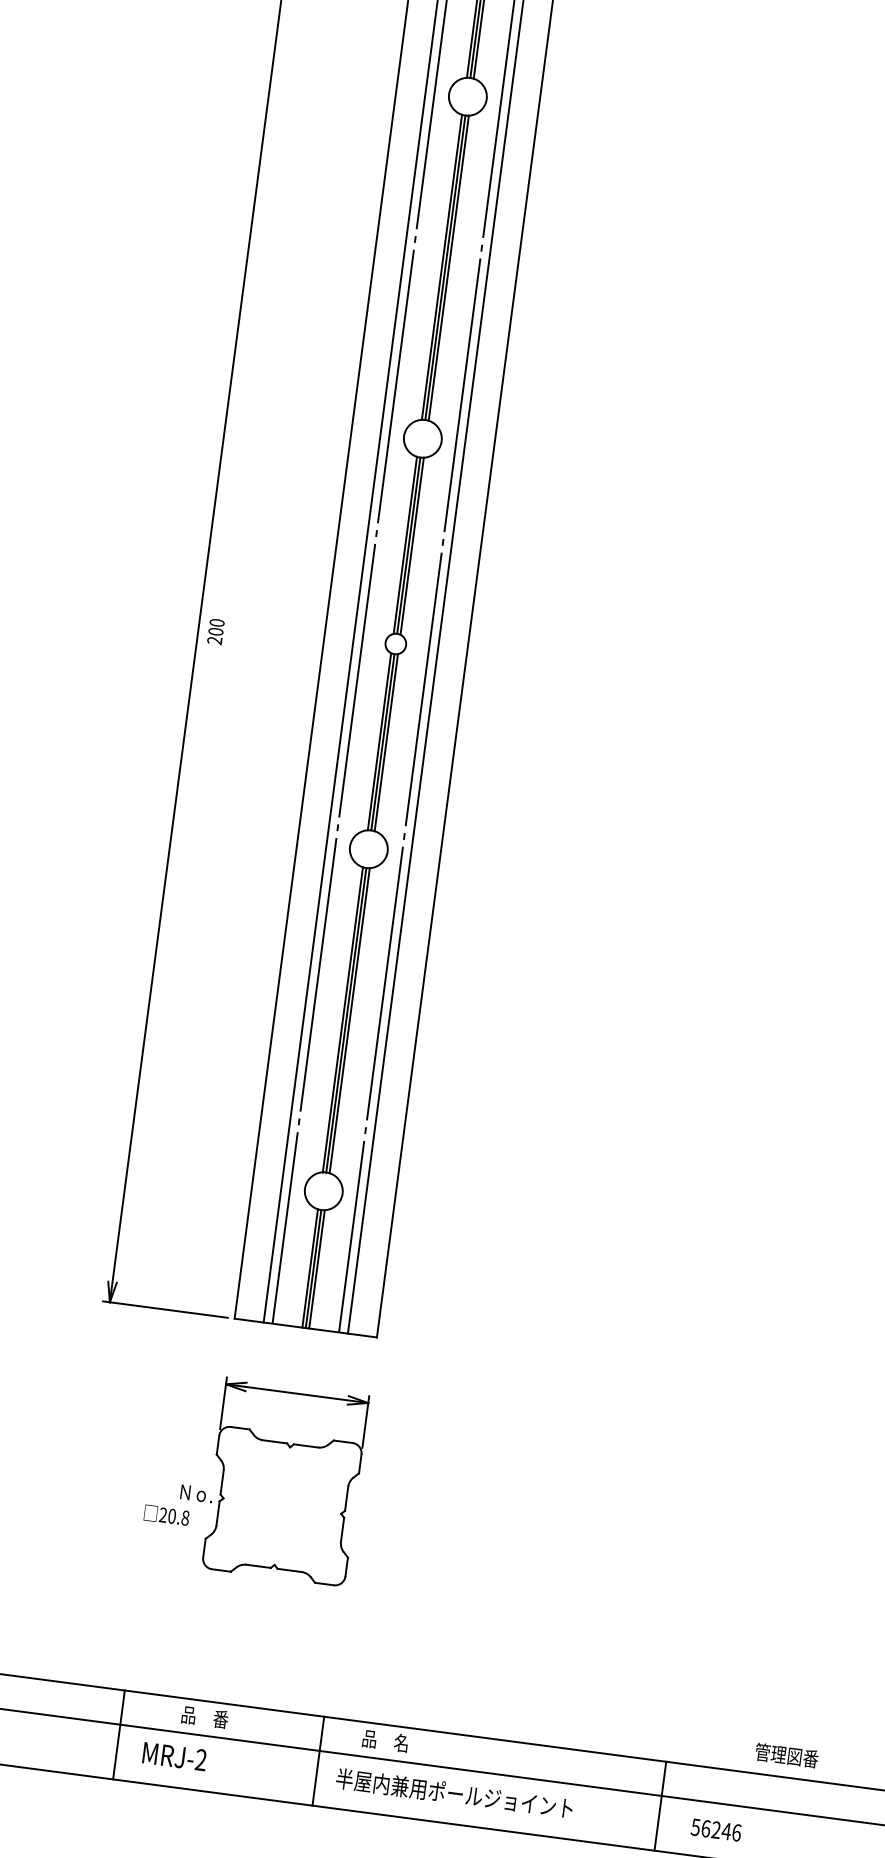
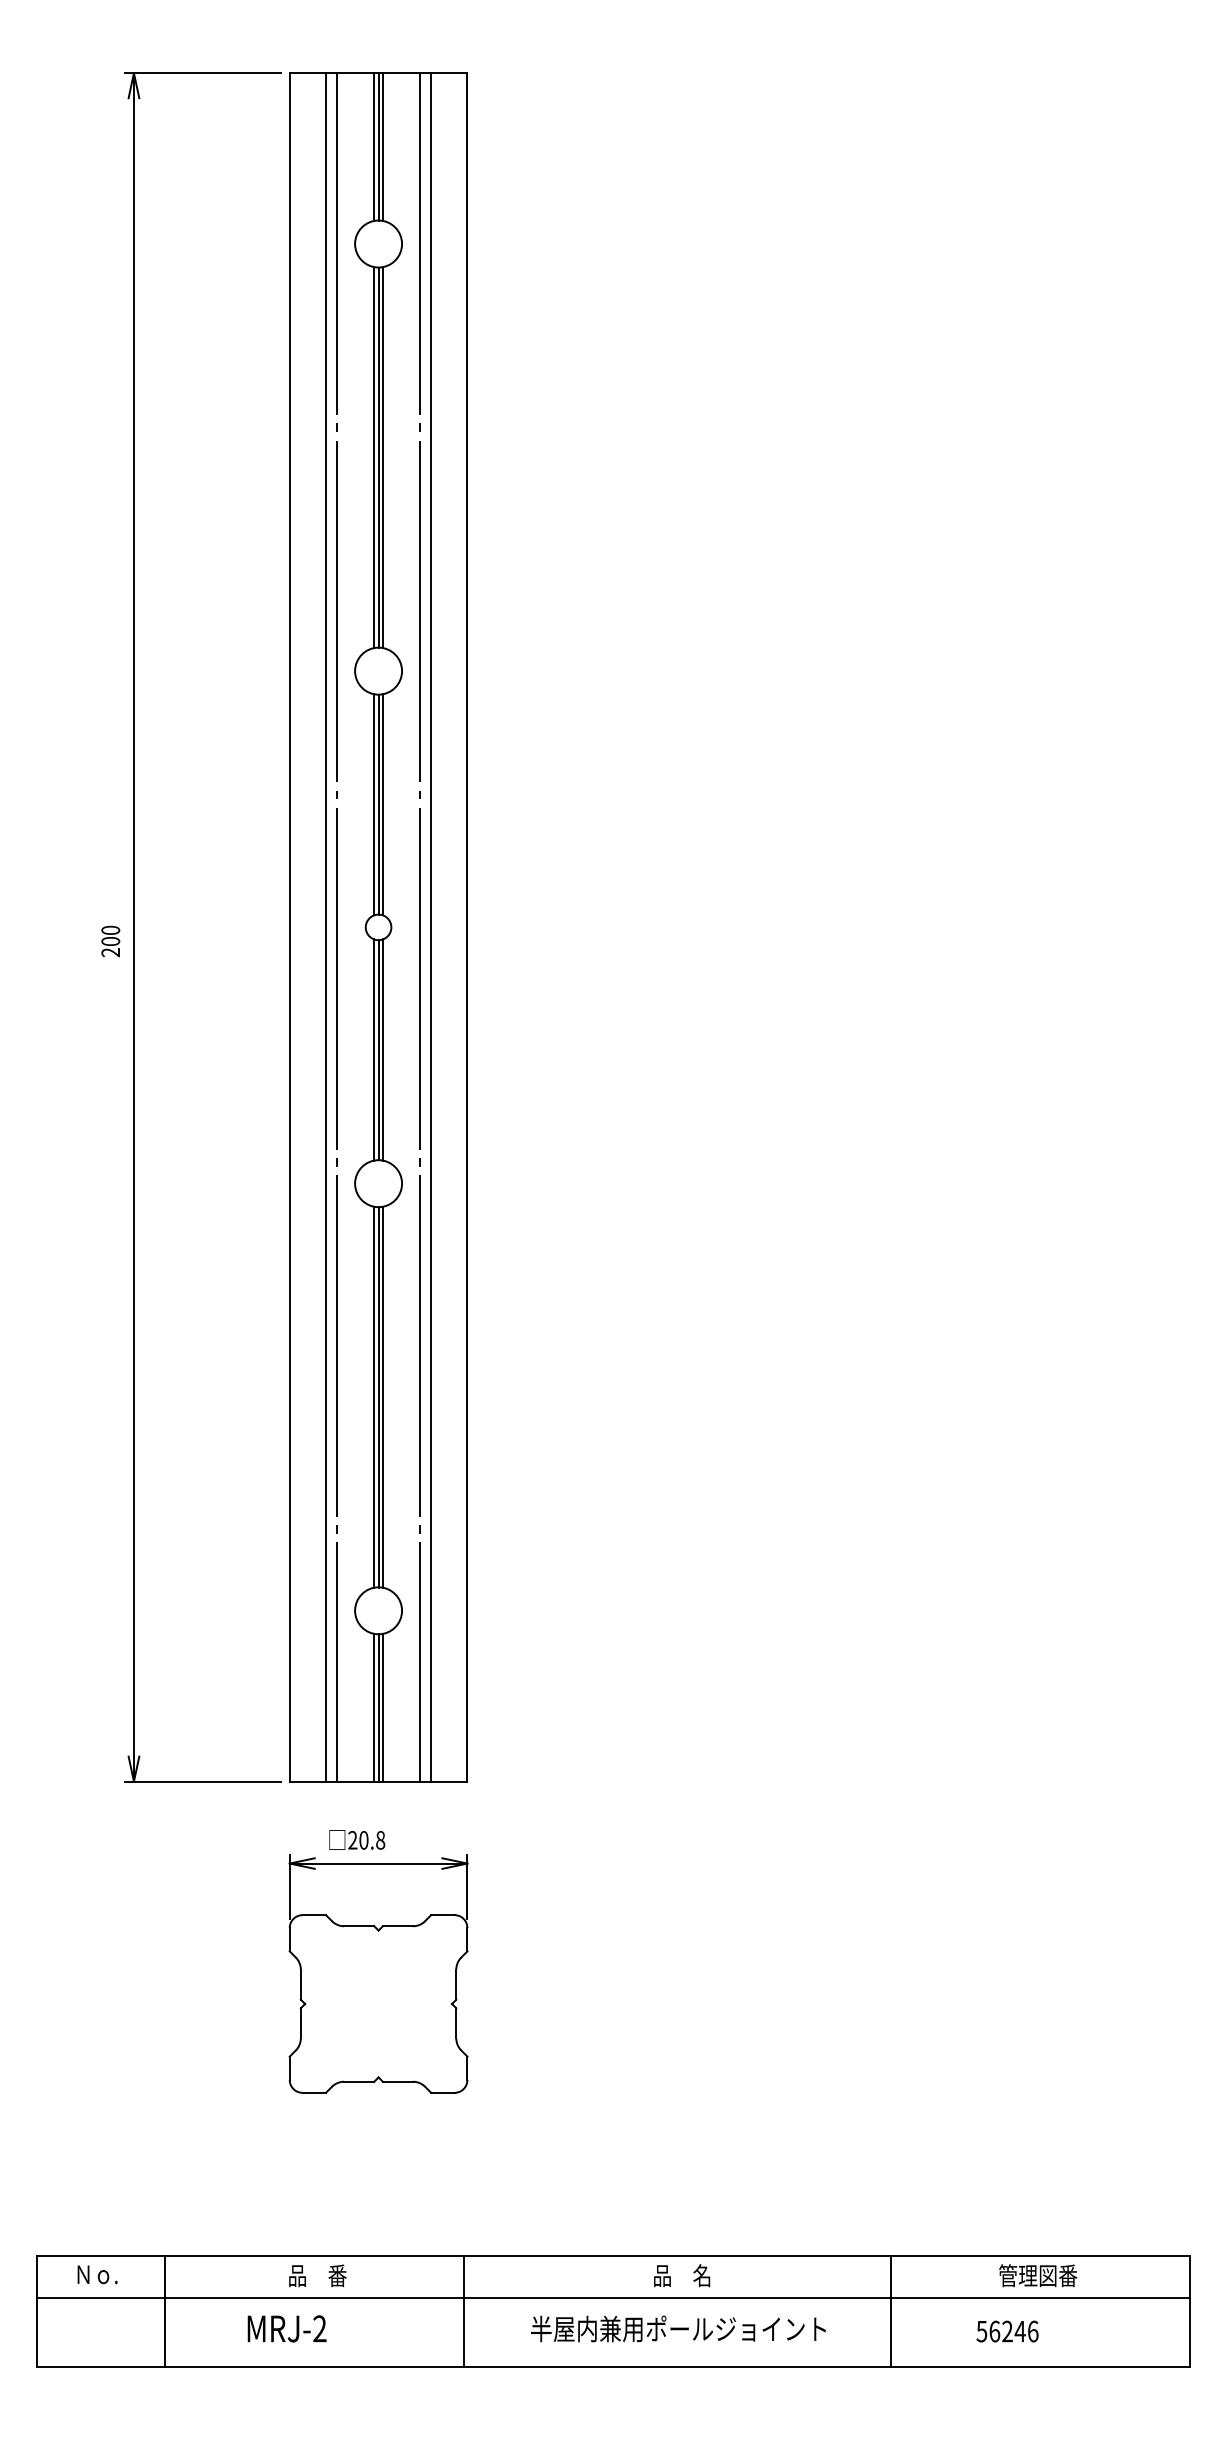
text: (215, 631) -> (110, 941), moved
text: (196, 1493) -> (97, 2274), moved
text: (167, 1514) -> (357, 1839), moved
line: (119, 1734) -> (165, 2310), moved
text: (385, 1740) -> (682, 2275), moved
text: (787, 1755) -> (1038, 2275), moved
text: (454, 1793) -> (678, 2328), moved
text: (716, 1830) -> (1007, 2331), moved

